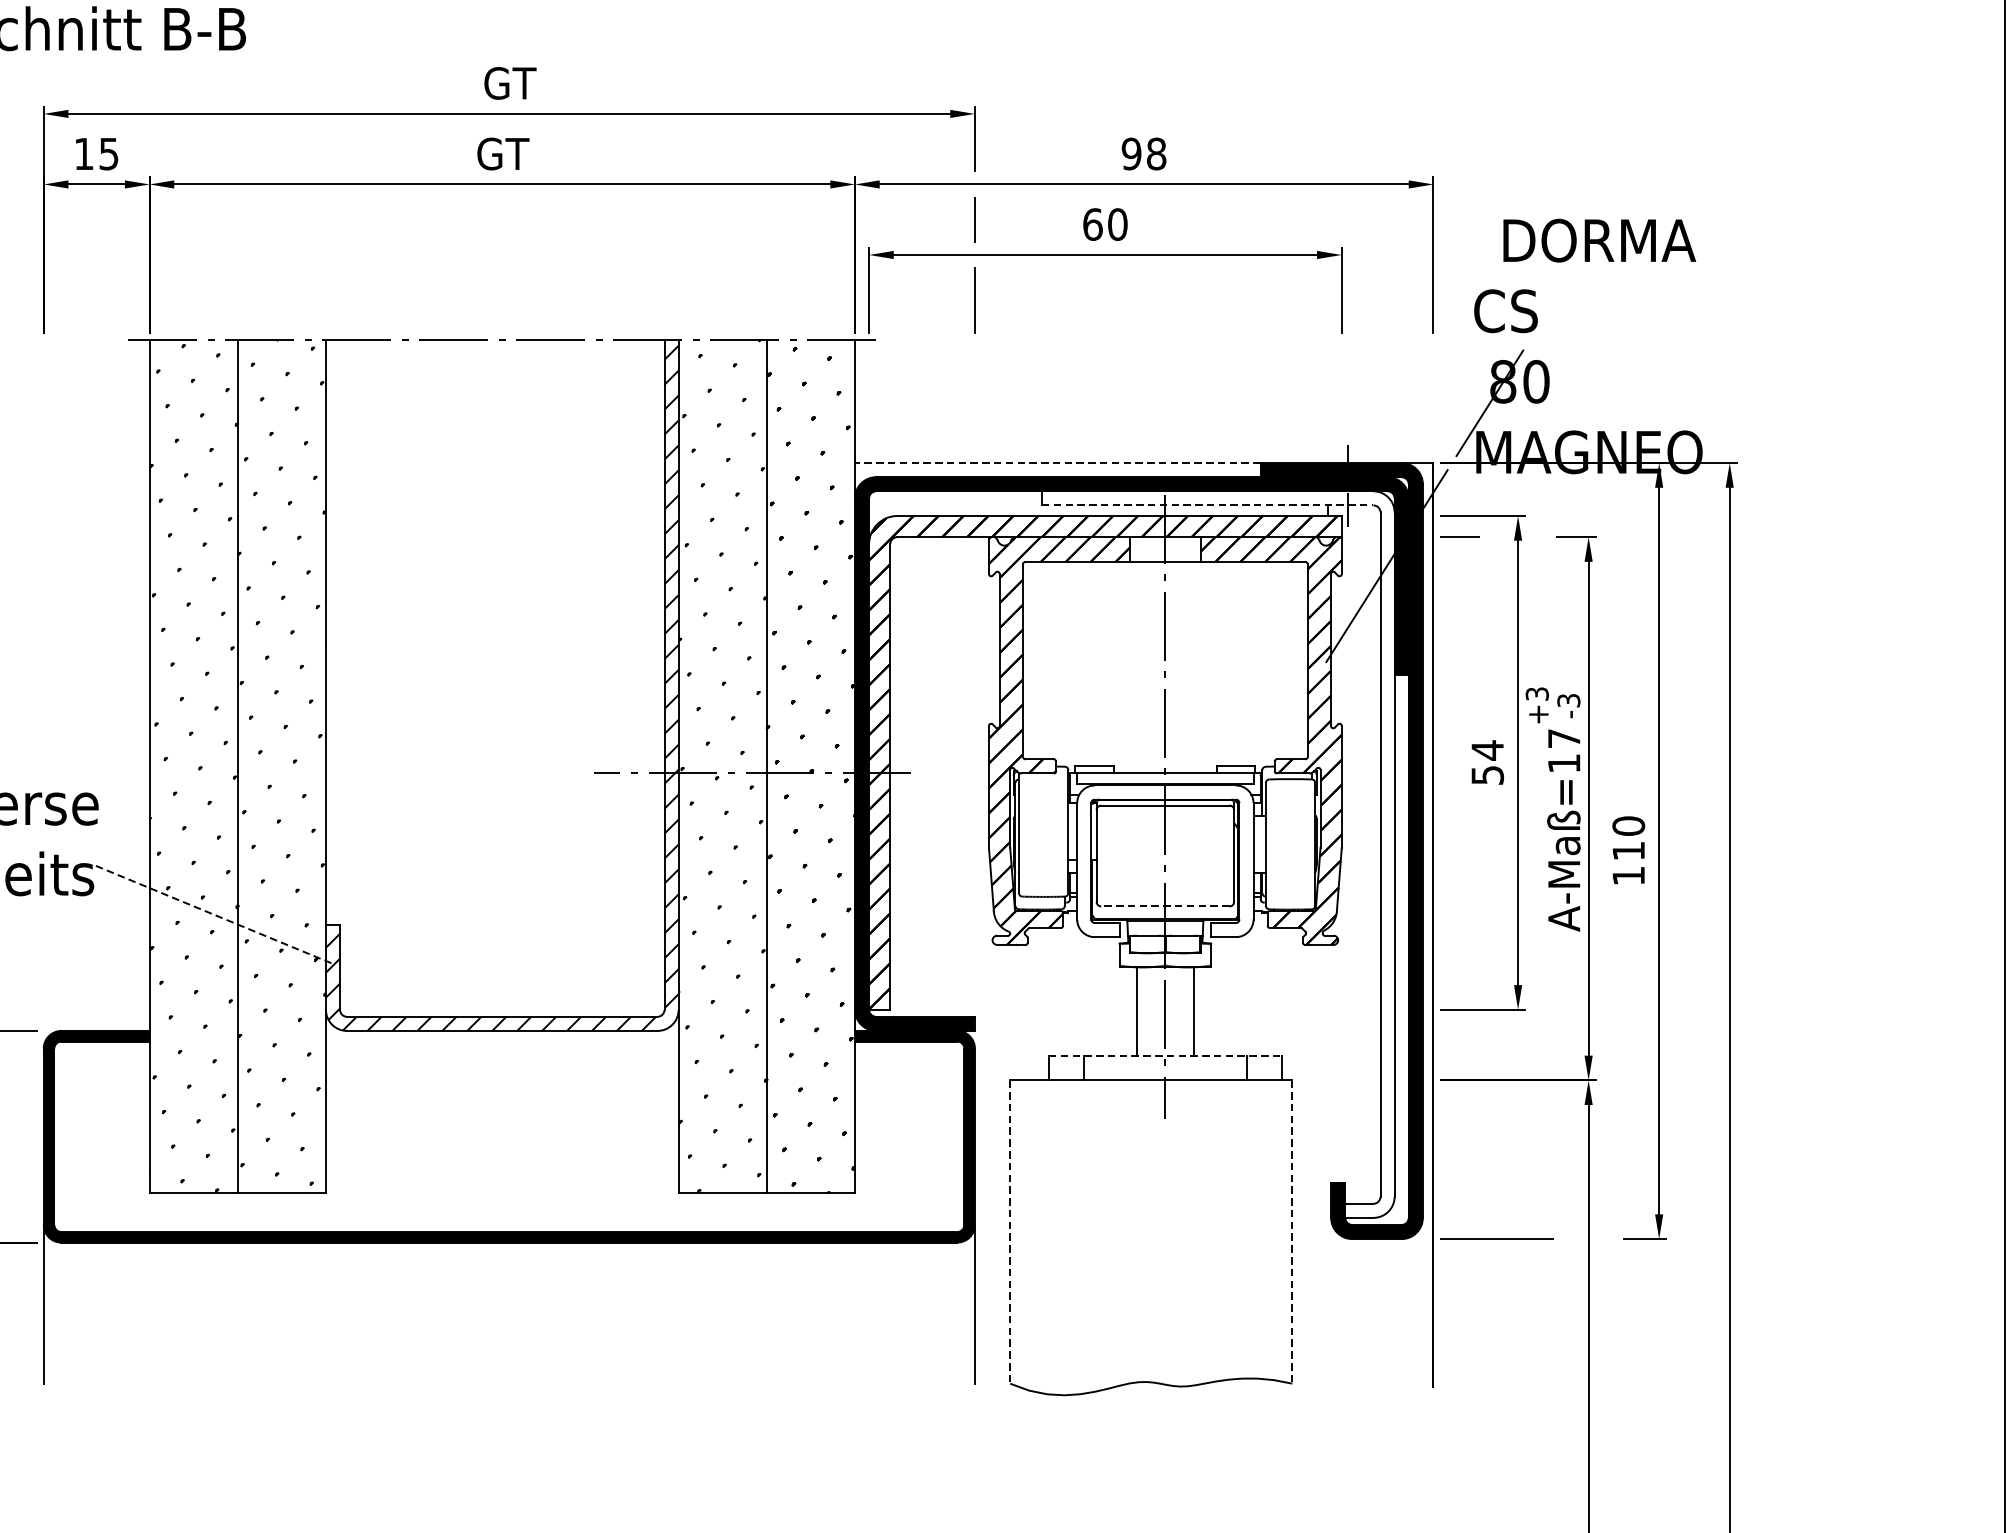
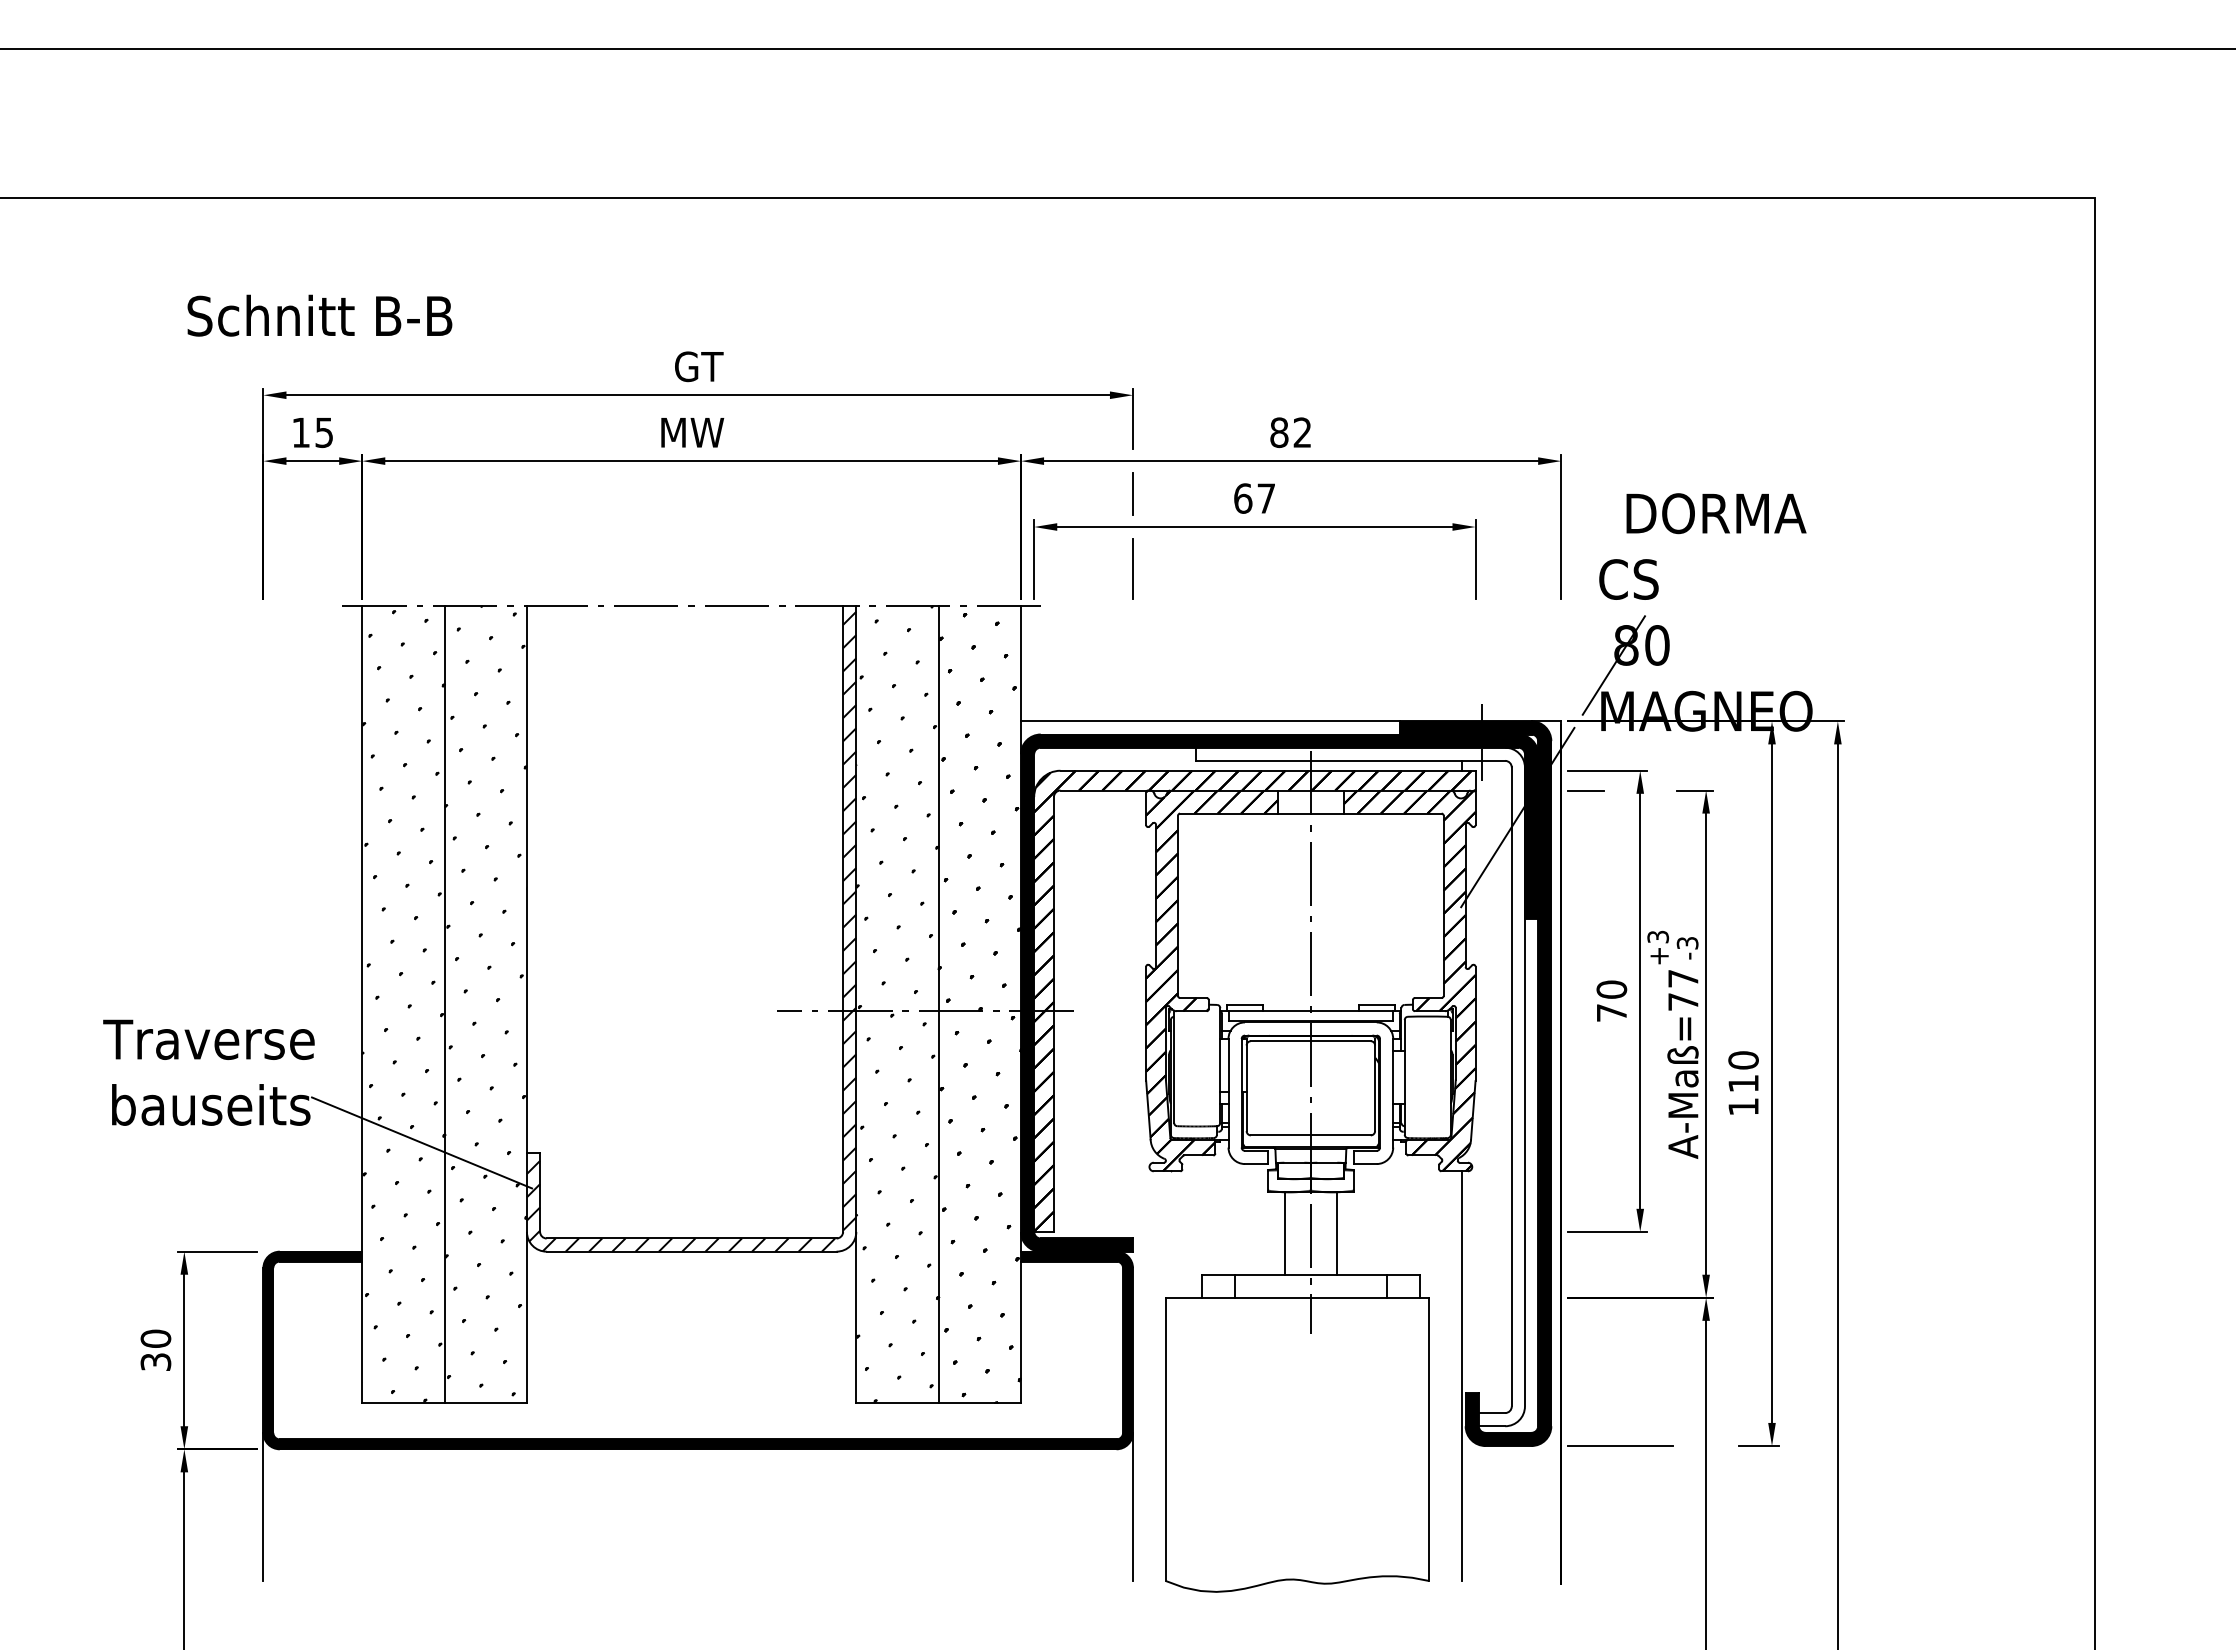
text: (503, 153) -> (692, 432), GT -> MW
text: (1143, 153) -> (1290, 432), 98 -> 82
text: (1117, 224) -> (1266, 498), 60 -> 67
line: (1056, 463) -> (1209, 721), dashed -> solid
line: (1207, 505) -> (1350, 760), dashed -> solid
text: (1487, 762) -> (1611, 1000), 54 -> 70
text: (1564, 763) -> (1683, 1001), A-Maß=17 -> A-Maß=77
line: (1164, 906) -> (1310, 1135), dashed -> solid
line: (213, 914) -> (421, 1142), dashed -> solid
line: (1164, 1055) -> (1310, 1274), dashed -> solid
line: (1327, 1164) -> (1462, 1376), added
line: (1009, 1232) -> (1165, 1439), dashed -> solid
line: (1292, 1232) -> (1429, 1439), dashed -> solid

